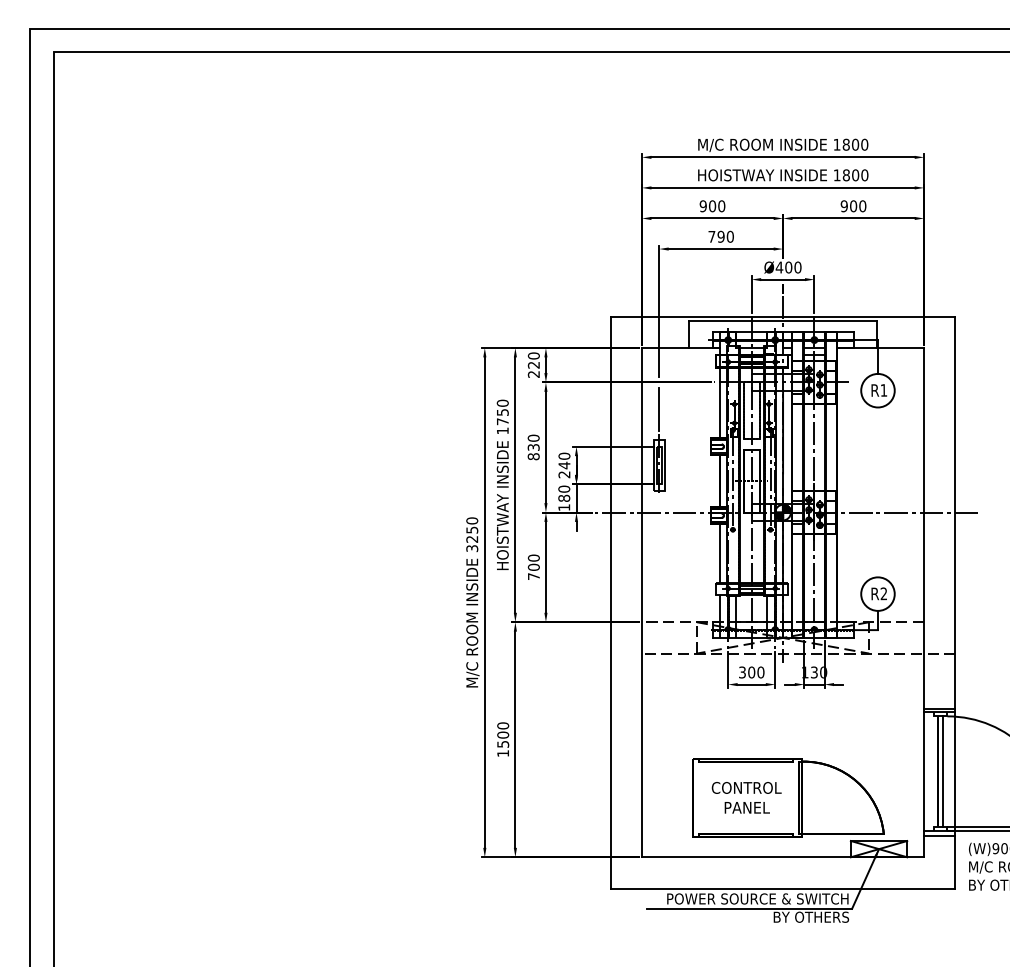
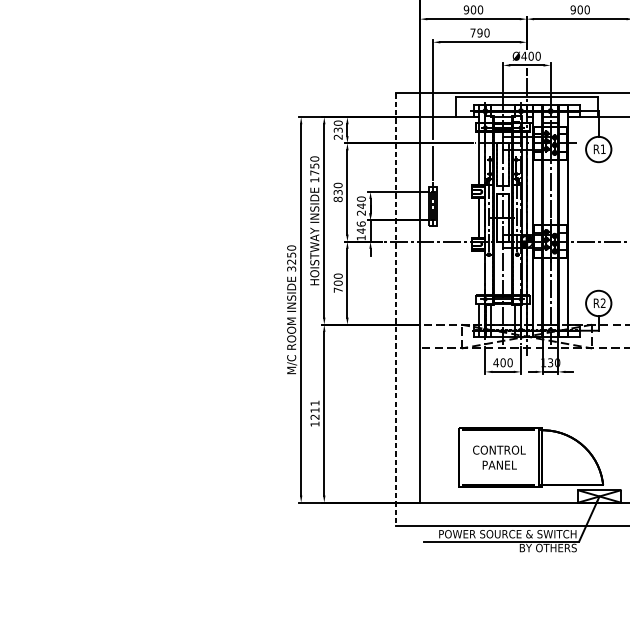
text: (533, 364) -> (338, 129), 220 -> 230
text: (564, 493) -> (361, 227), 180 -> 146
line: (720, 553) -> (479, 272), removed
line: (610, 602) -> (396, 309), solid -> dashed
text: (742, 672) -> (496, 362), 300 -> 400
text: (503, 734) -> (315, 409), 1500 -> 1211

